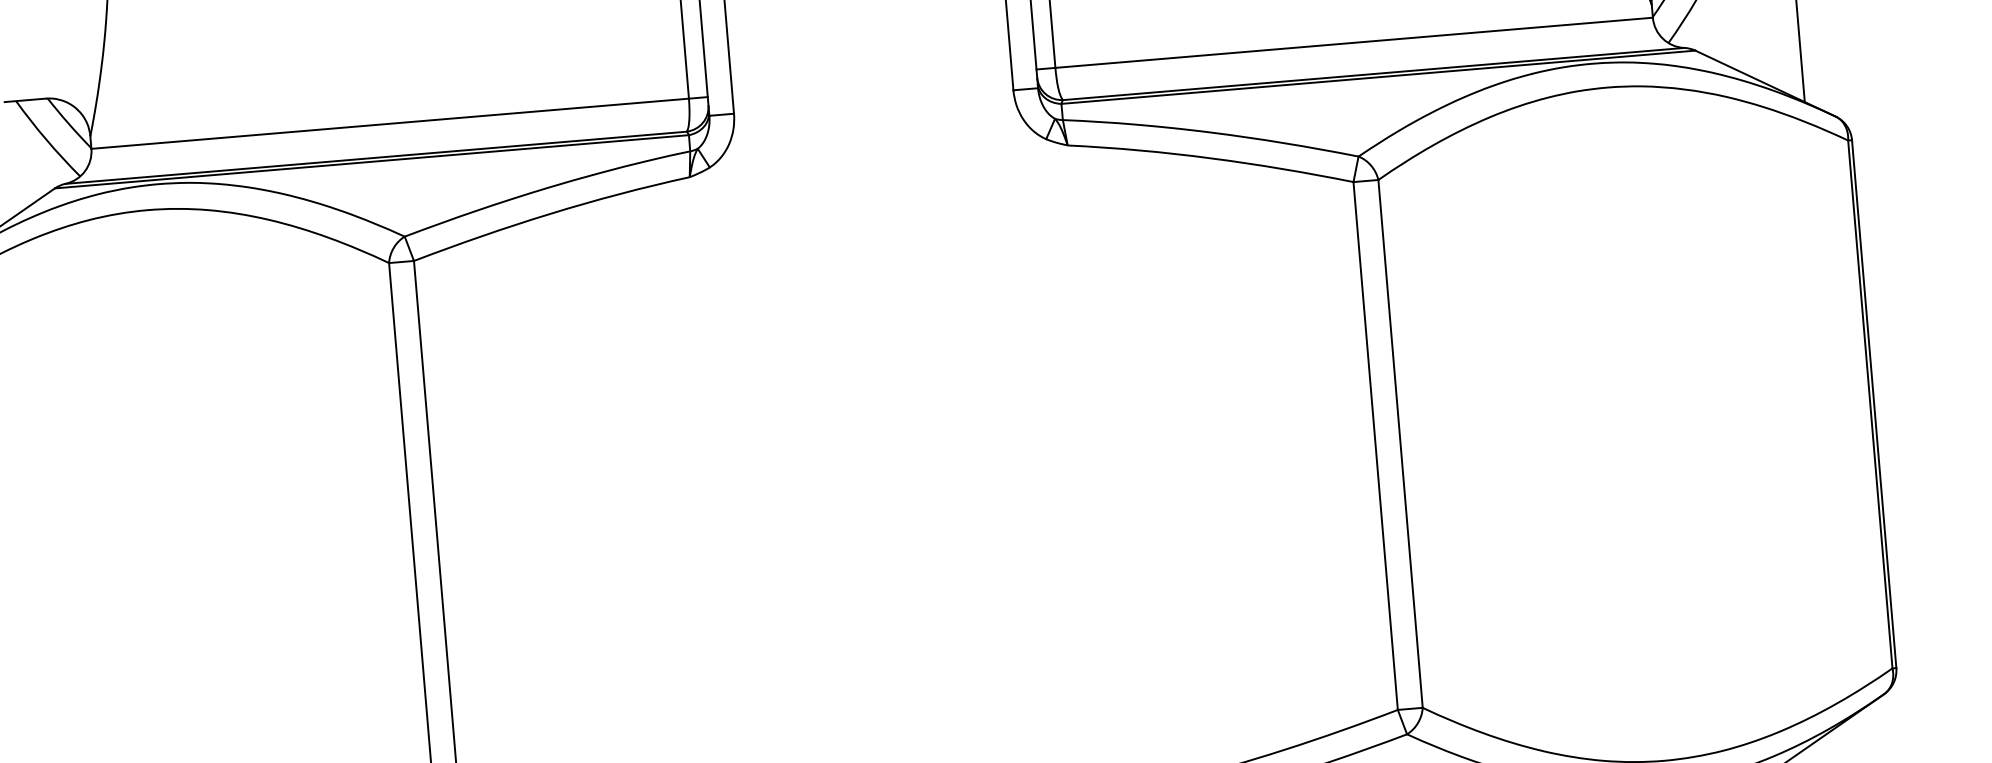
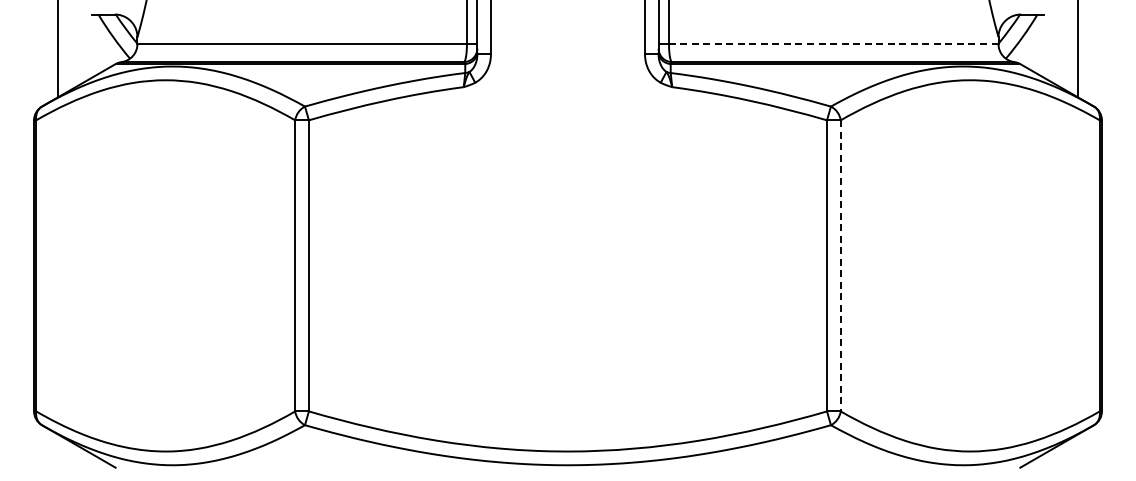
line: (1353, 43) -> (833, 44), solid -> dashed
line: (1400, 443) -> (840, 265), solid -> dashed

